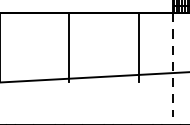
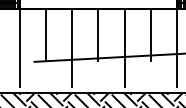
line: (35, 64) -> (72, 47), added
line: (103, 64) -> (124, 47), added
line: (172, 65) -> (176, 48), dashed -> solid

